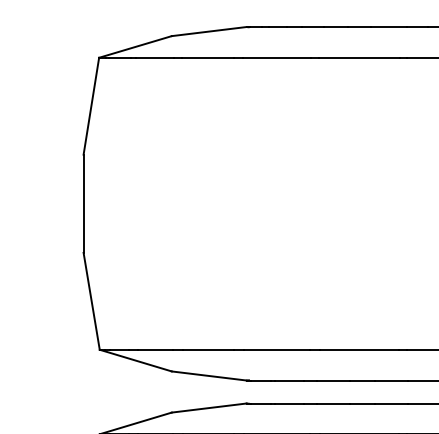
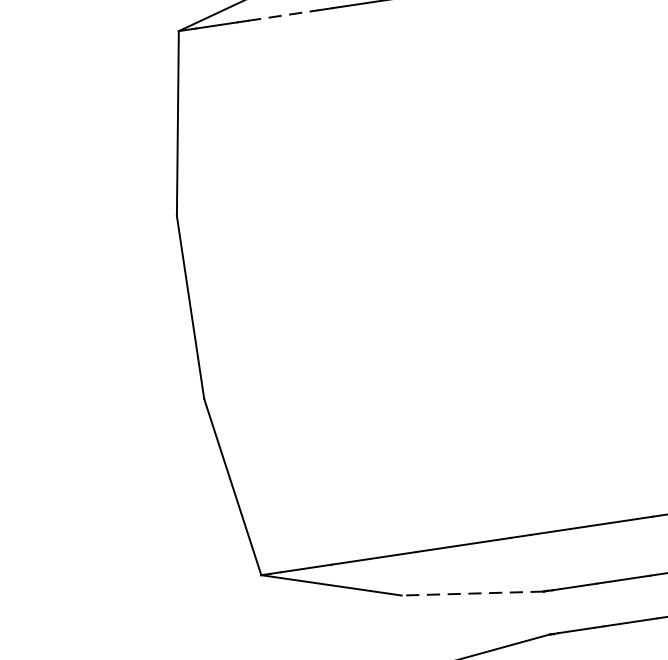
line: (155, 57) -> (283, 14), solid -> dashed
line: (209, 375) -> (473, 592), solid -> dashed

